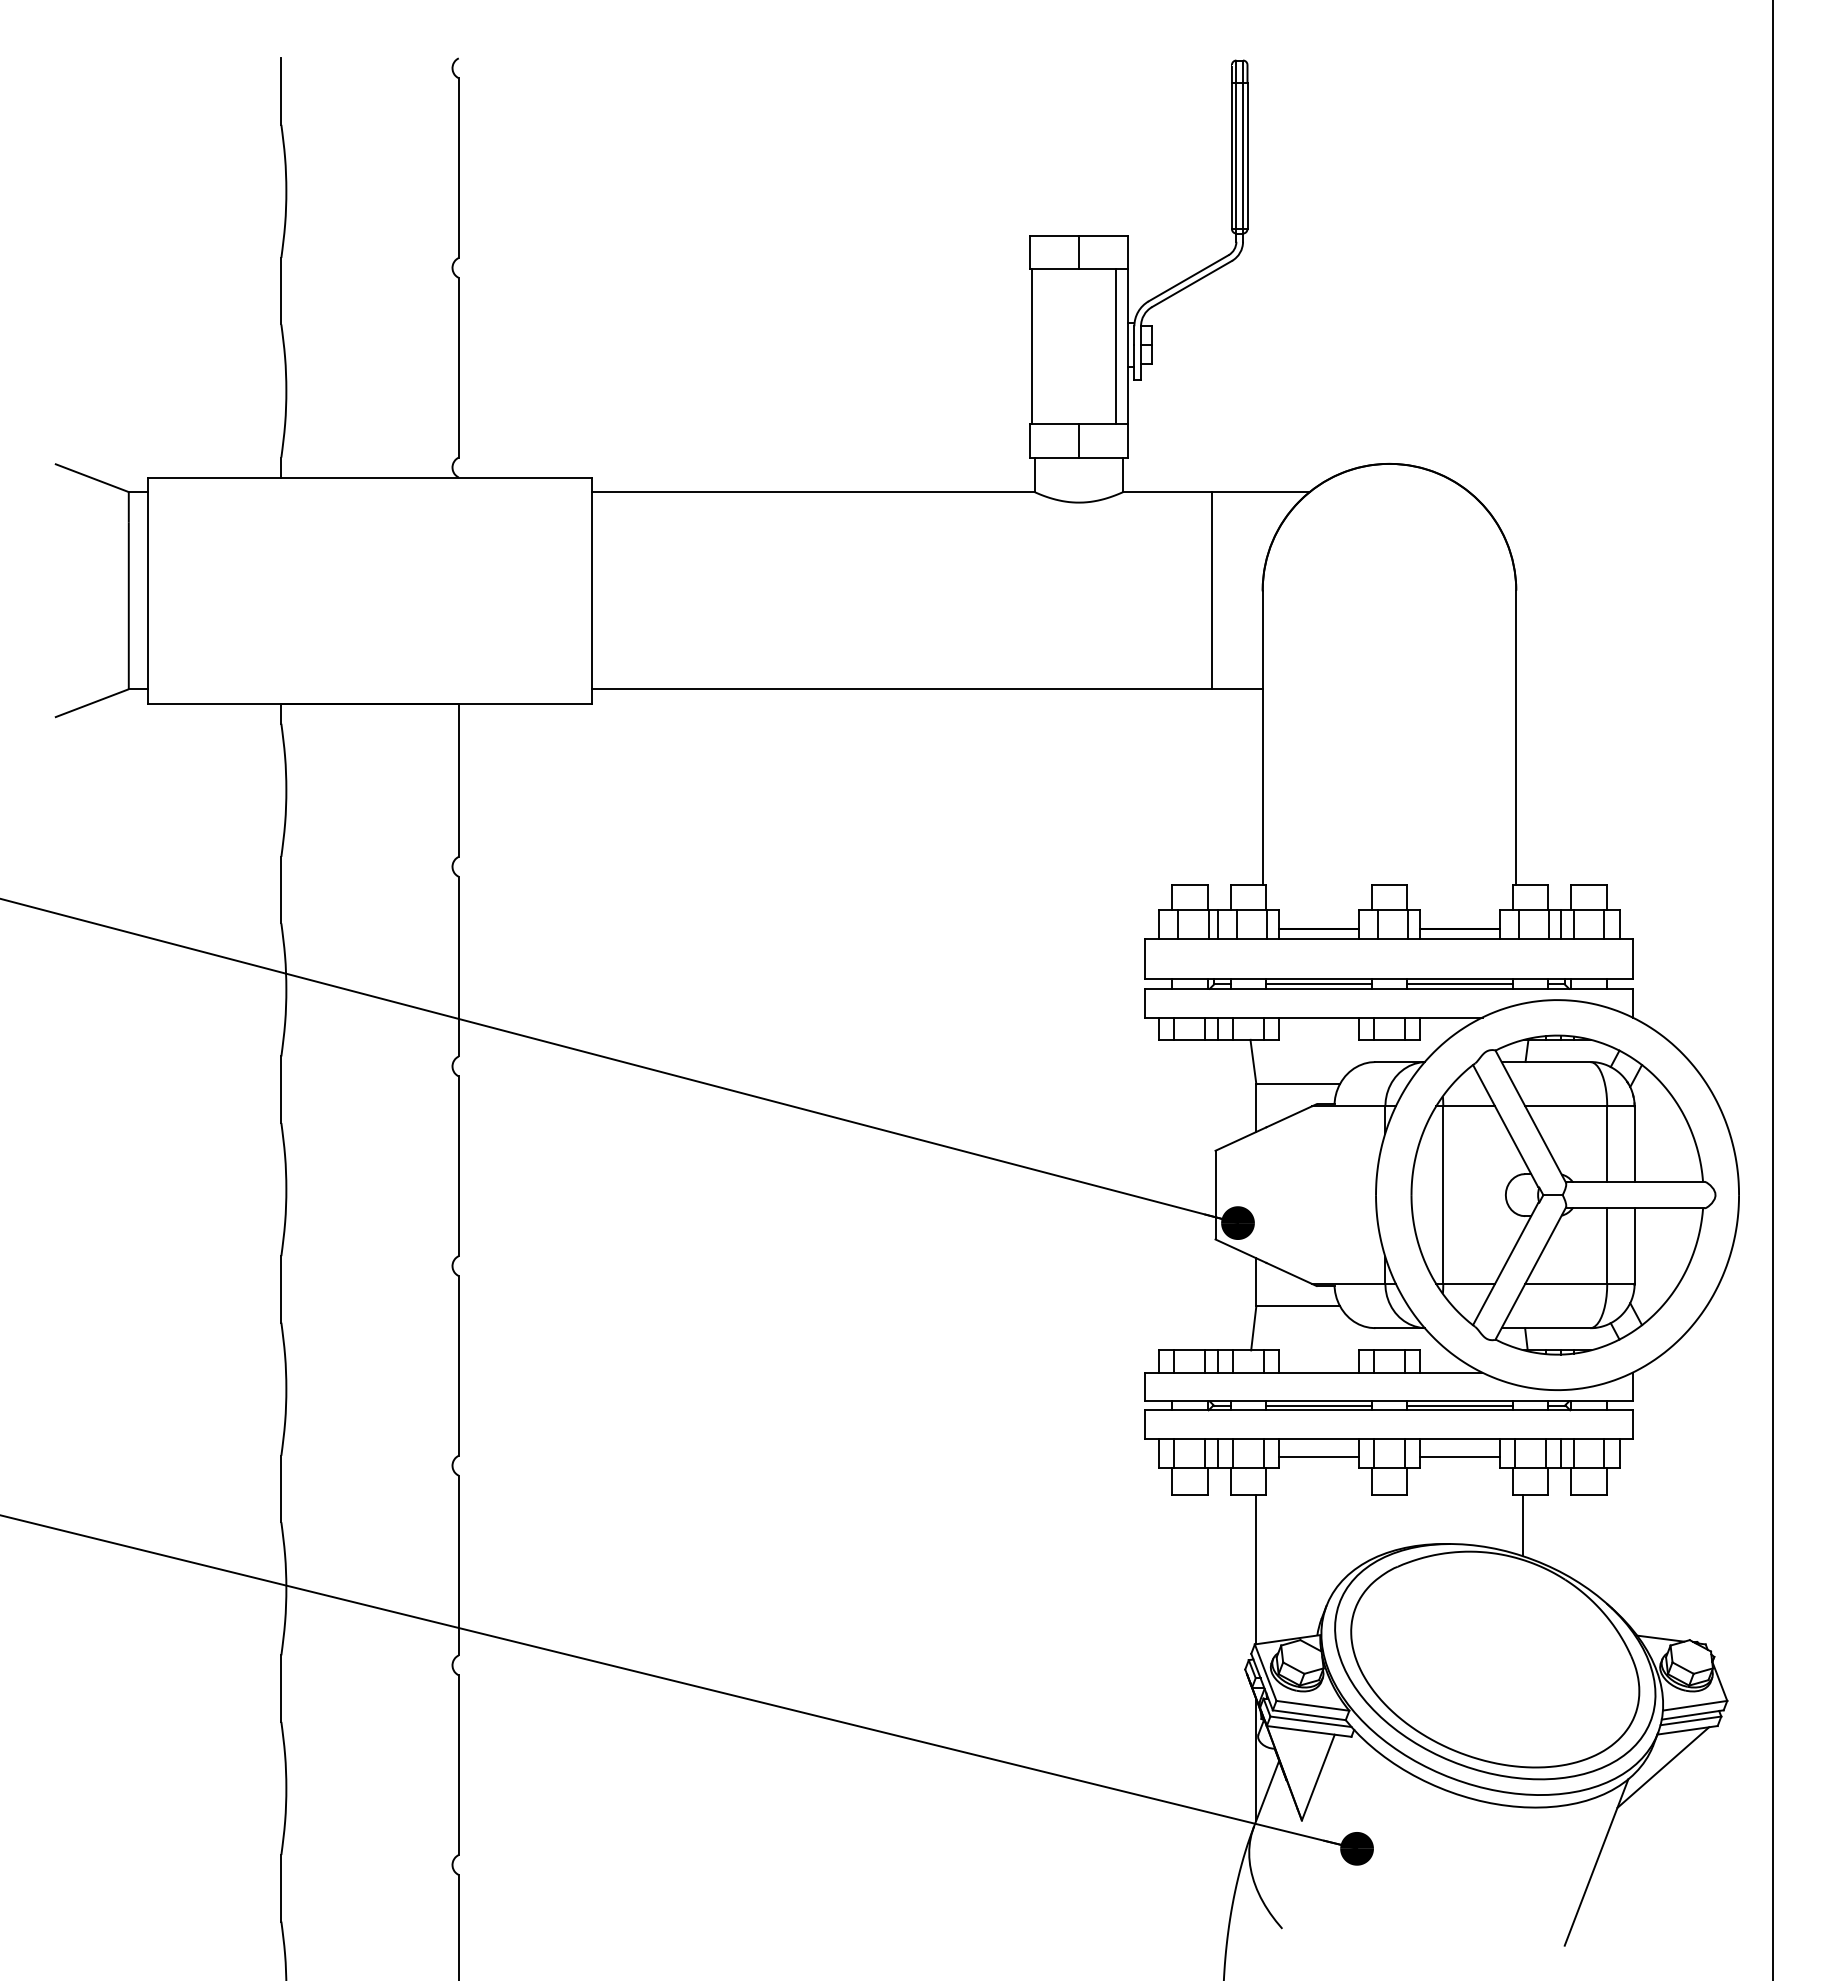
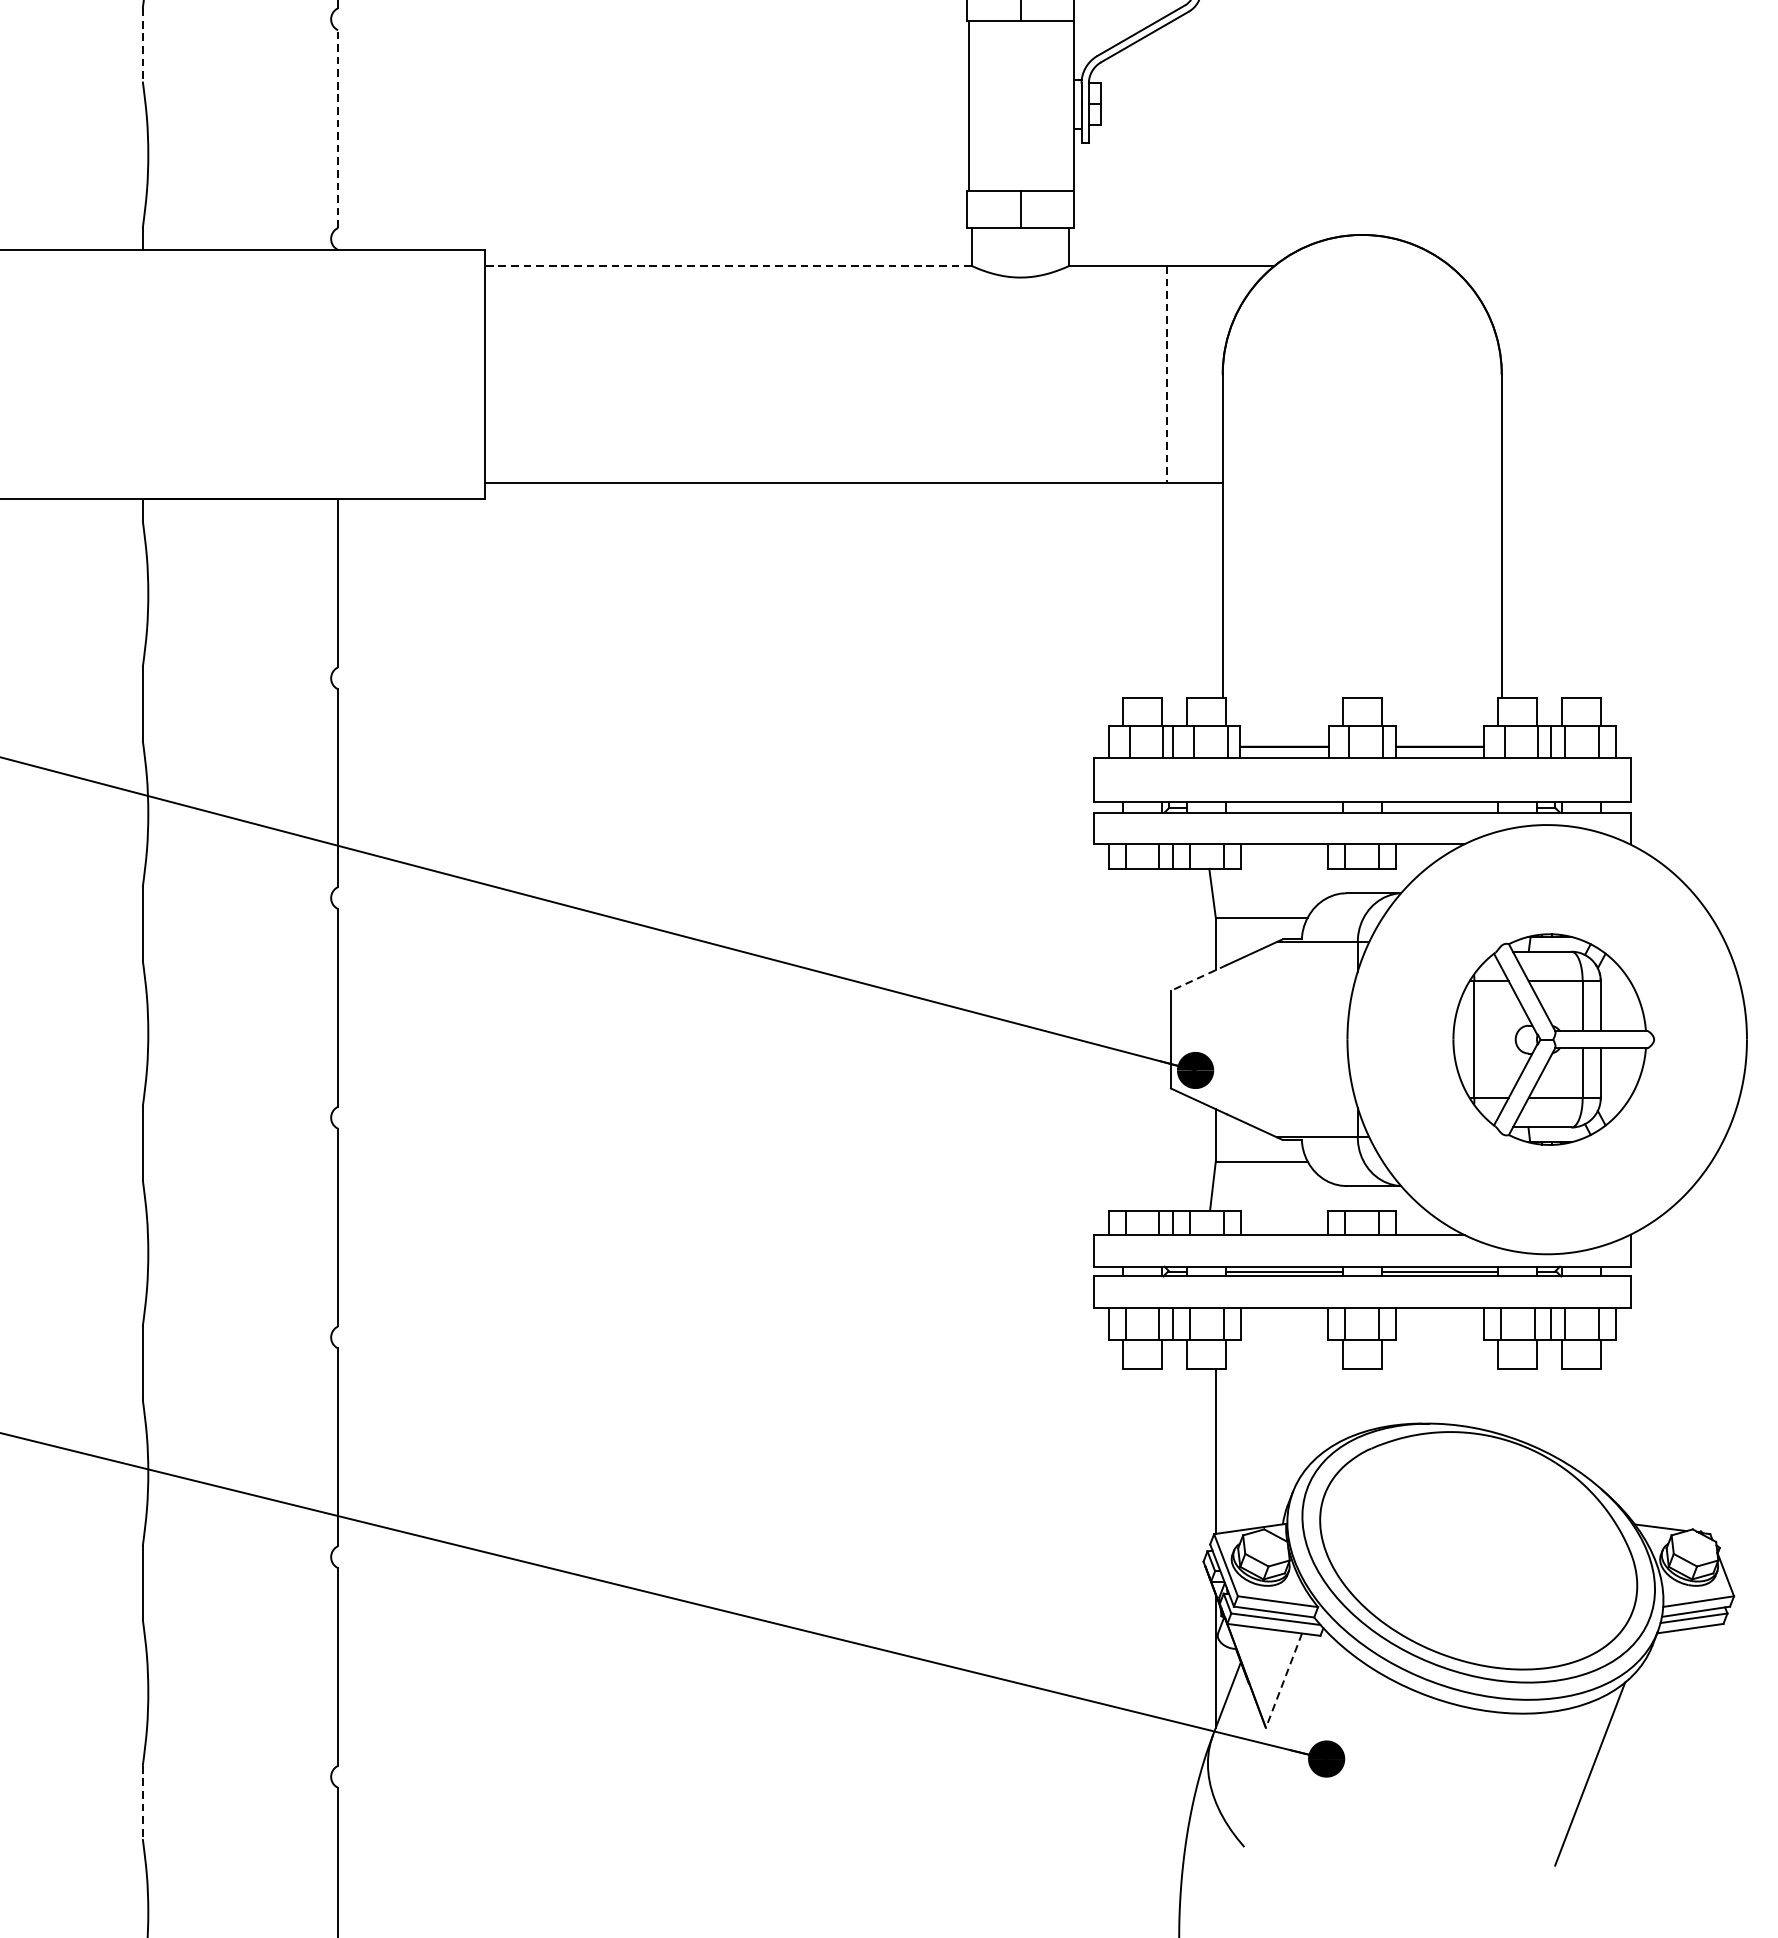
line: (281, 291) -> (142, 45), solid -> dashed
line: (1116, 346) -> (1061, 105), removed
line: (458, 367) -> (337, 128), solid -> dashed
line: (812, 492) -> (727, 266), solid -> dashed
line: (1212, 590) -> (1167, 374), solid -> dashed
line: (1318, 984) -> (1284, 807), removed
line: (1459, 984) -> (1439, 807), removed
line: (1240, 1139) -> (1198, 978), solid -> dashed
part: (1563, 1194) -> (1553, 1038), size x0.6
line: (1318, 1456) -> (1284, 1327), removed
line: (1459, 1456) -> (1439, 1327), removed
line: (1522, 1525) -> (1508, 1403), removed
line: (1663, 1767) -> (1663, 1669), removed
line: (1318, 1777) -> (1284, 1680), solid -> dashed
line: (281, 1888) -> (142, 1802), solid -> dashed

